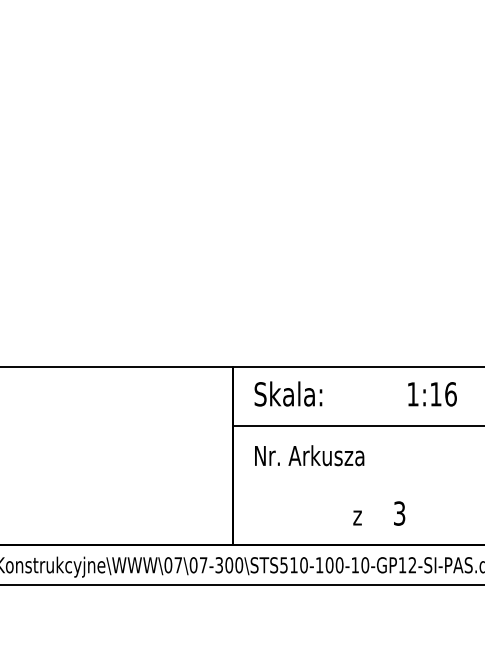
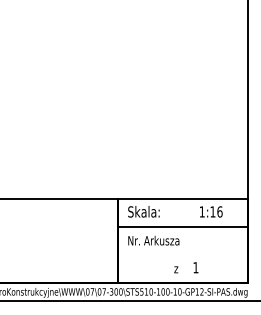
text: (398, 513) -> (195, 267), 3 -> 1

